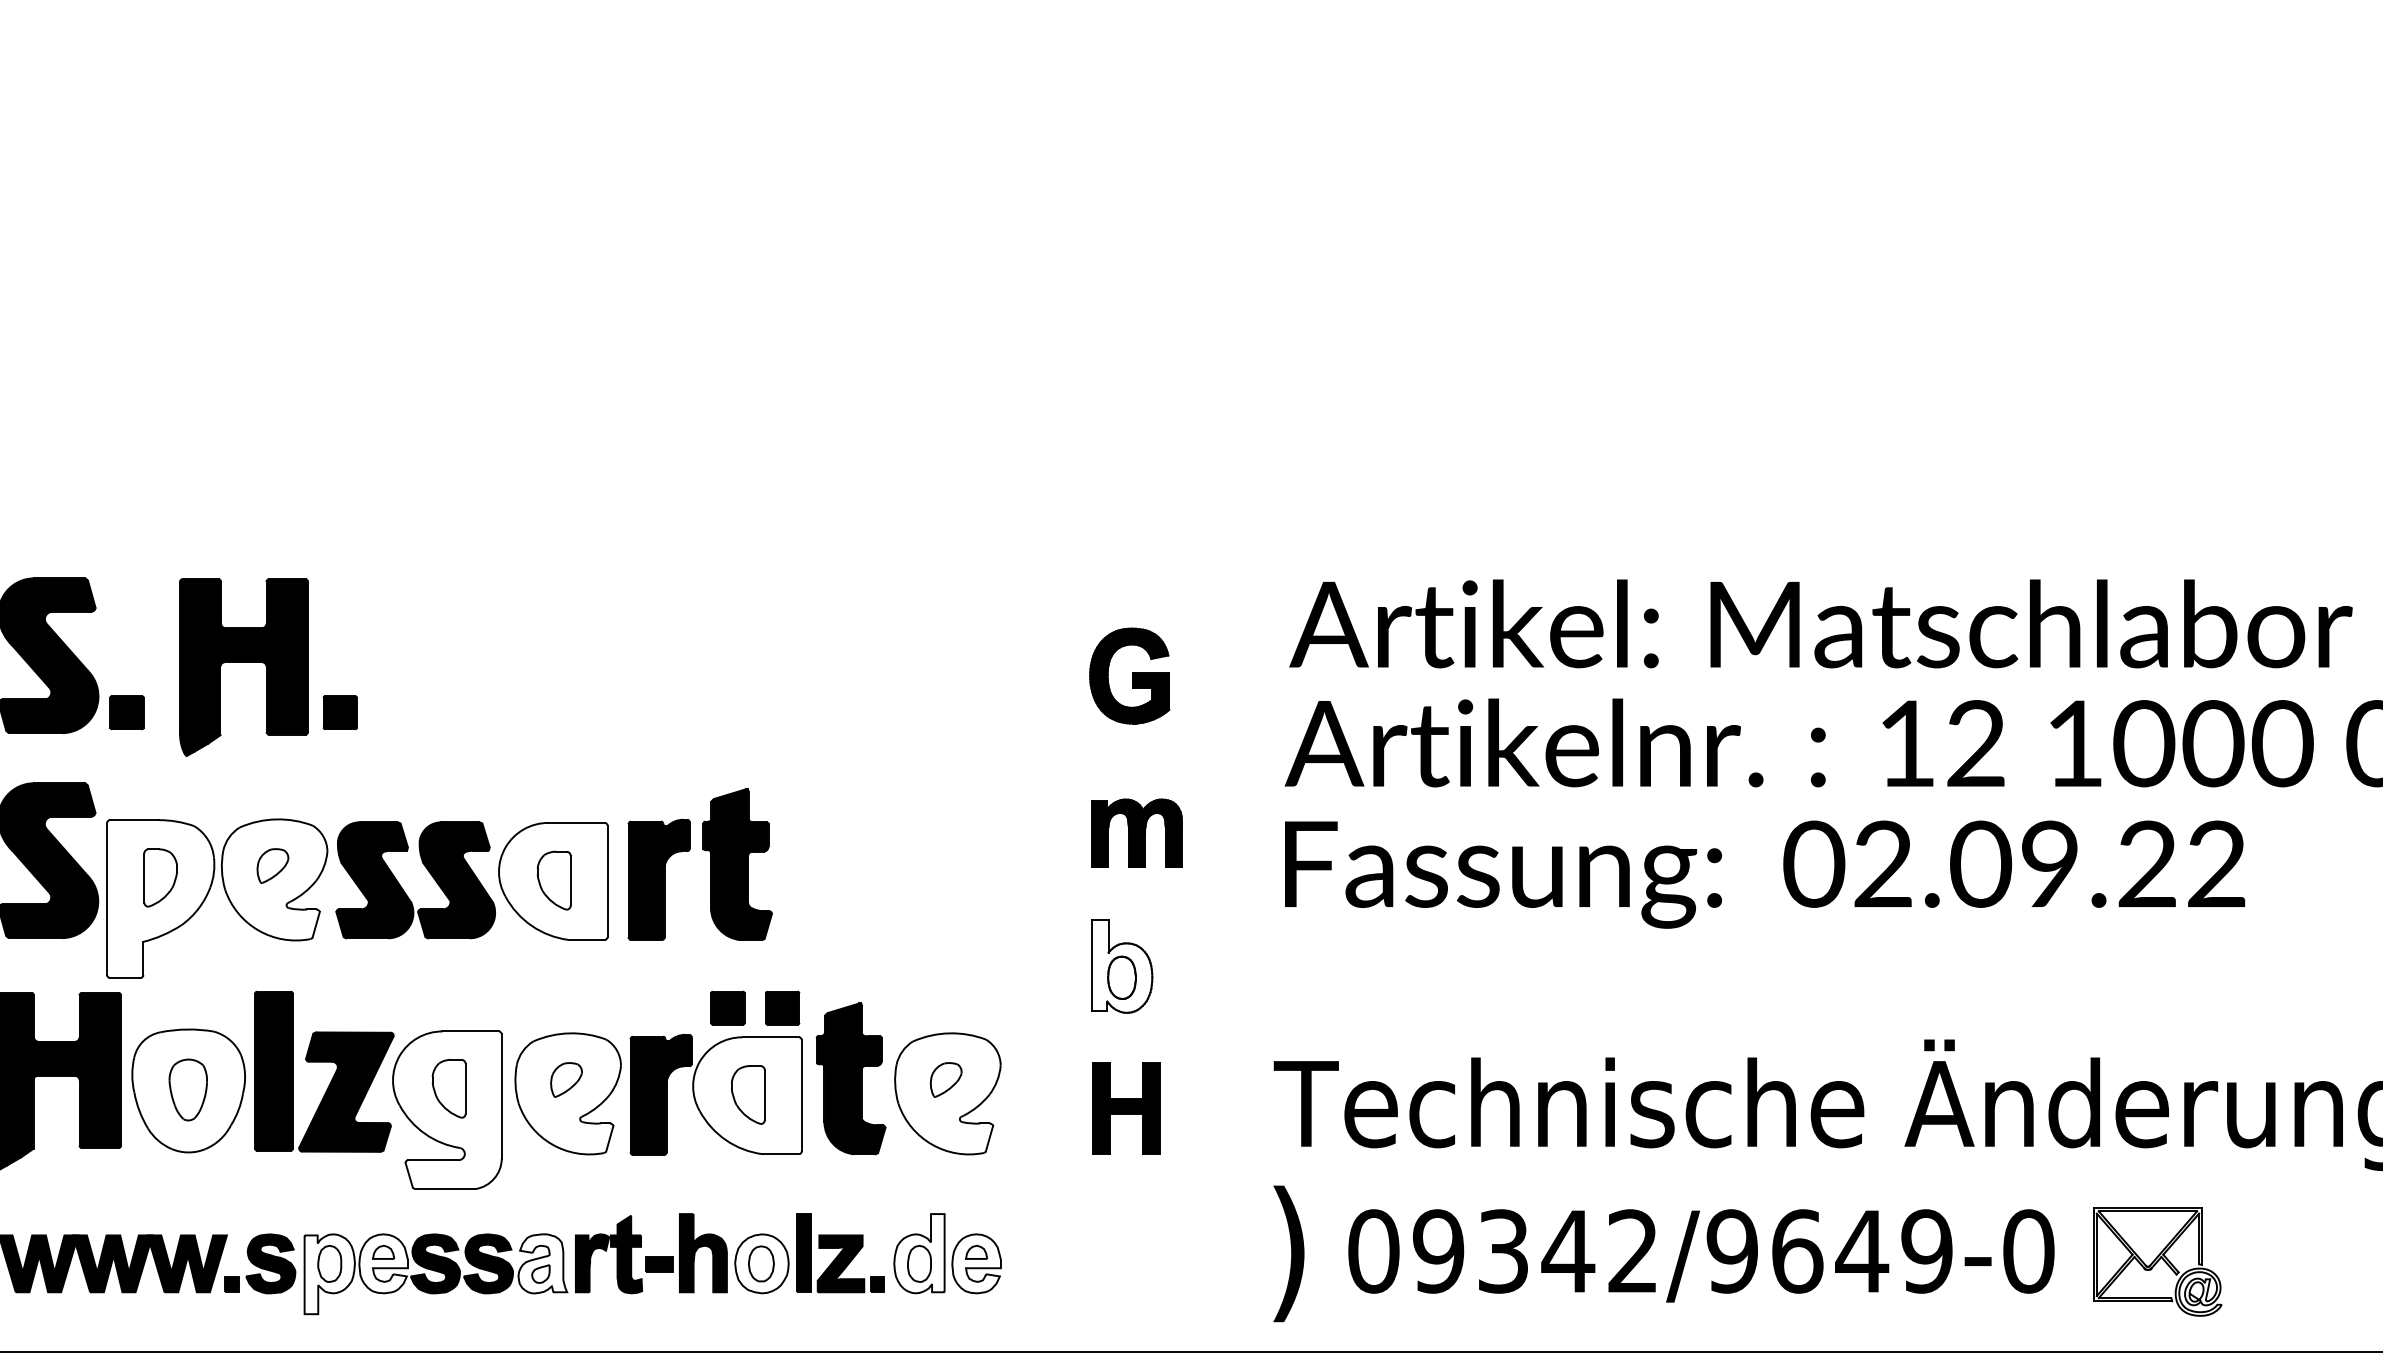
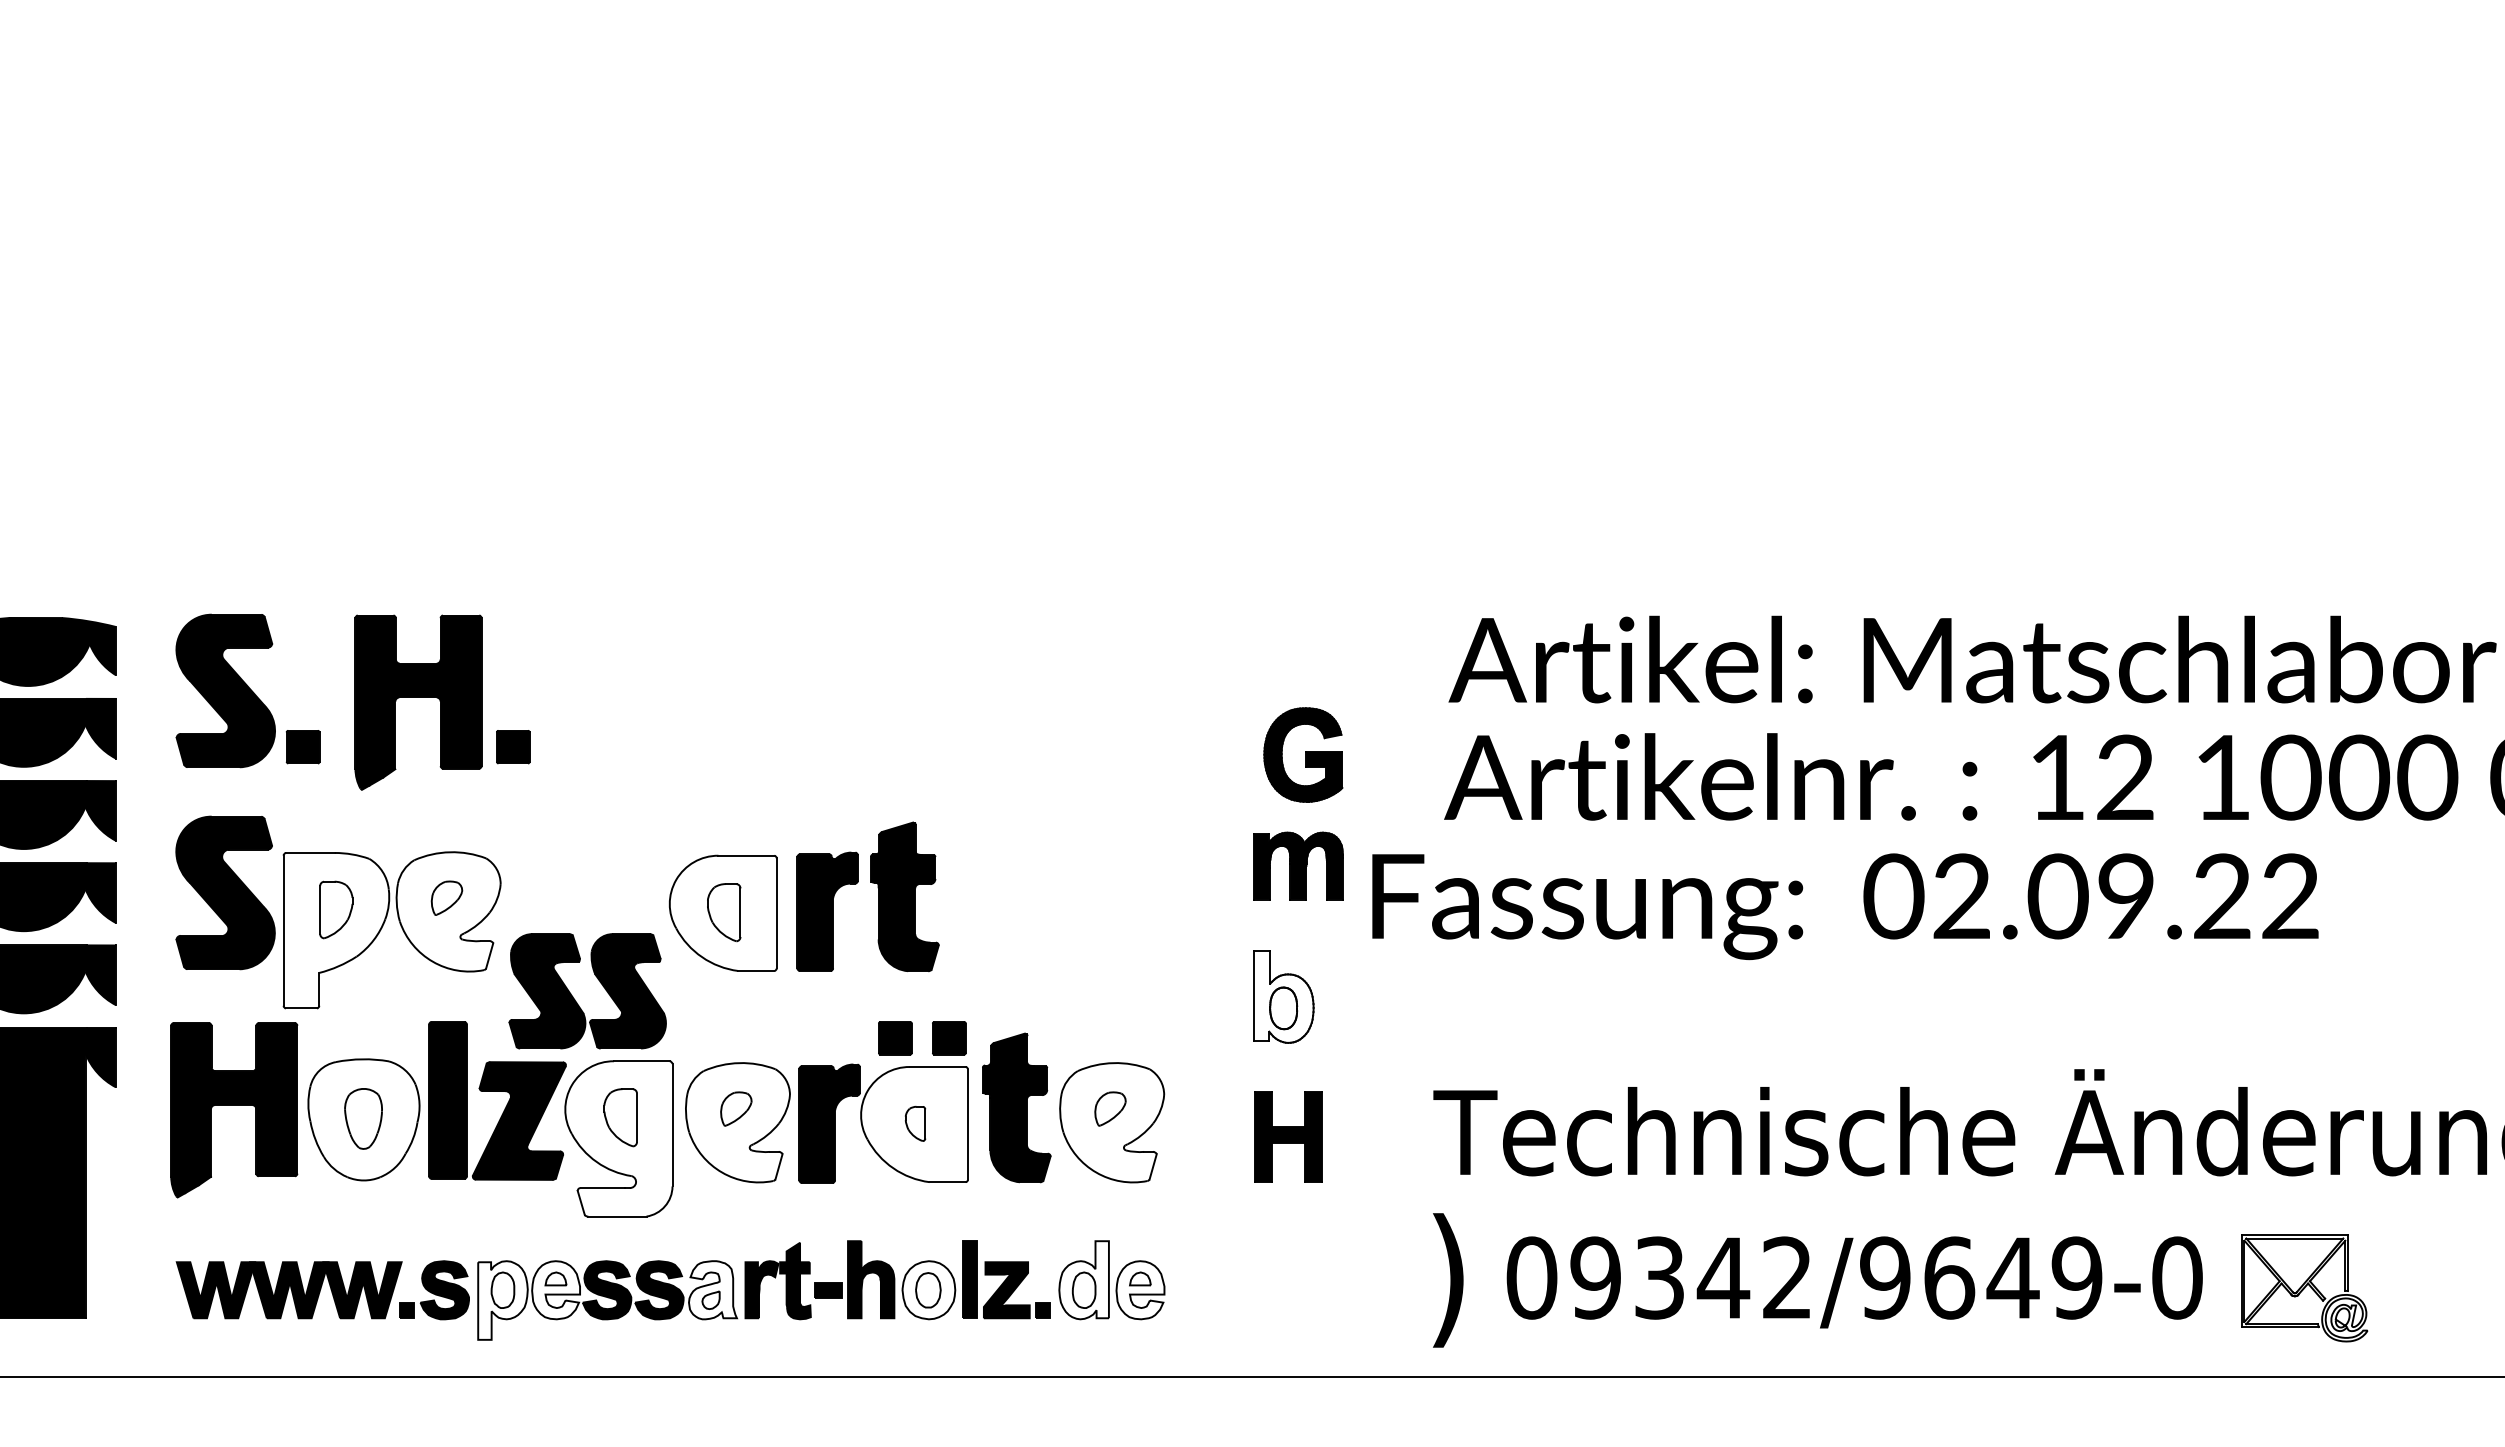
part: (1129, 675) -> (1303, 754), moved
text: (1765, 874) -> (1845, 906), moved
part: (403, 888) -> (575, 999), moved
part: (748, 1094) -> (915, 1123), size x0.6

